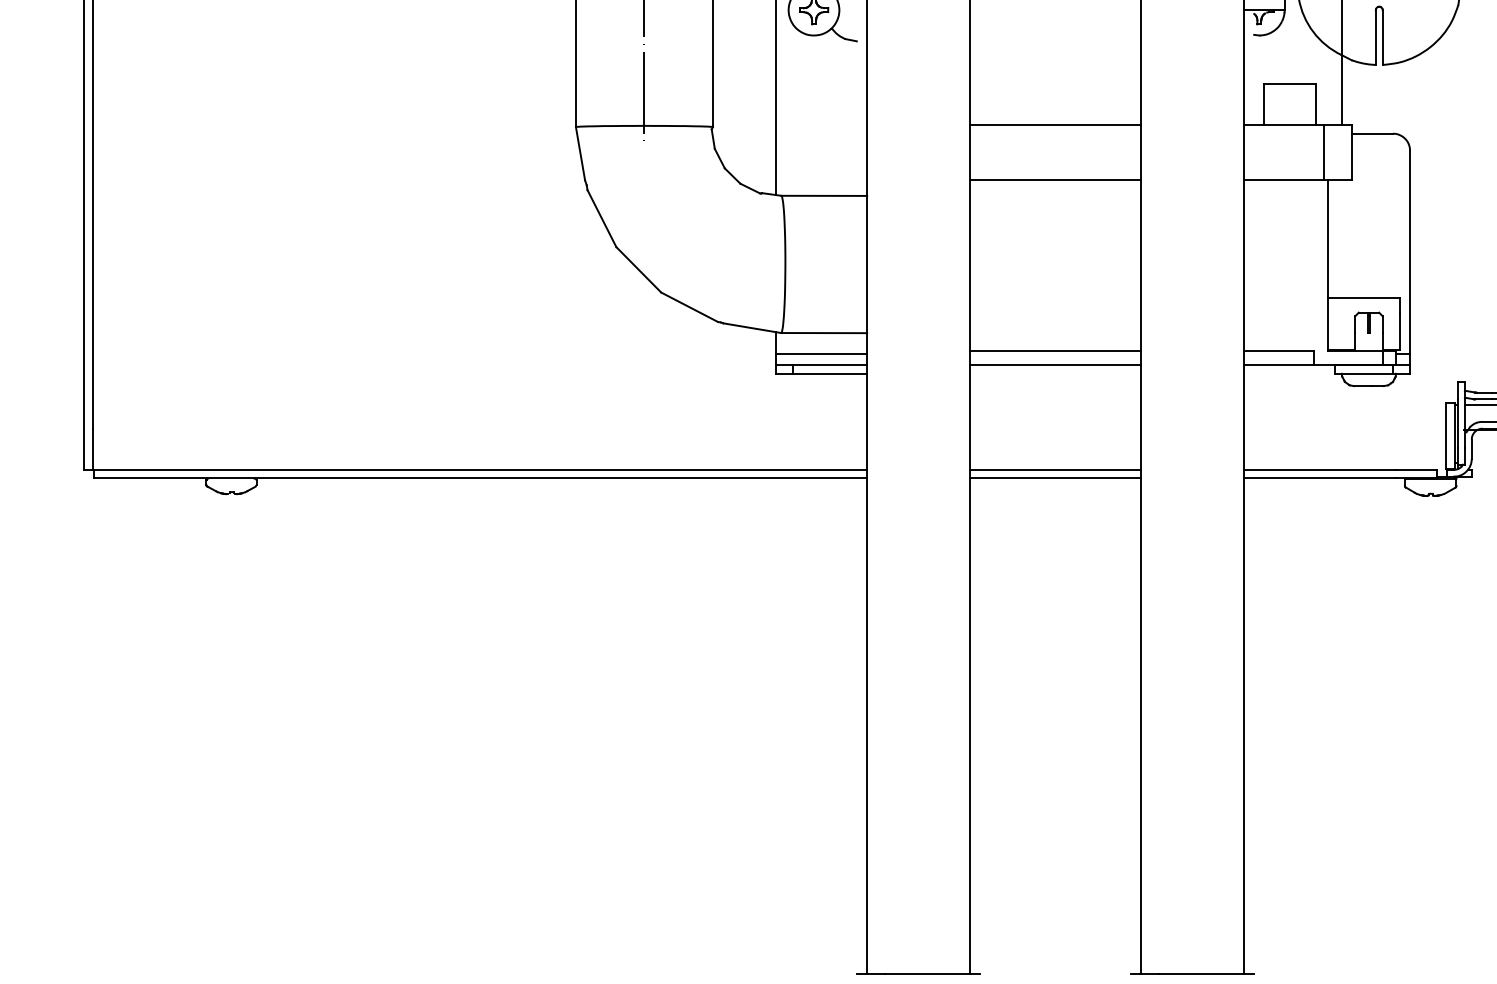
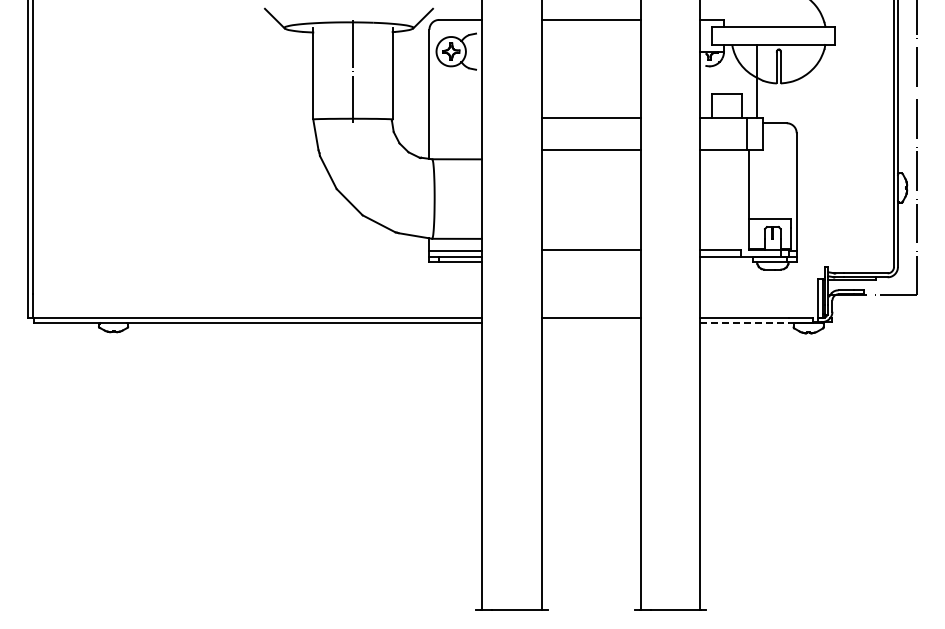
line: (1054, 365) -> (590, 257), removed
line: (1054, 479) -> (590, 323), removed
line: (1321, 479) -> (745, 323), solid -> dashed

